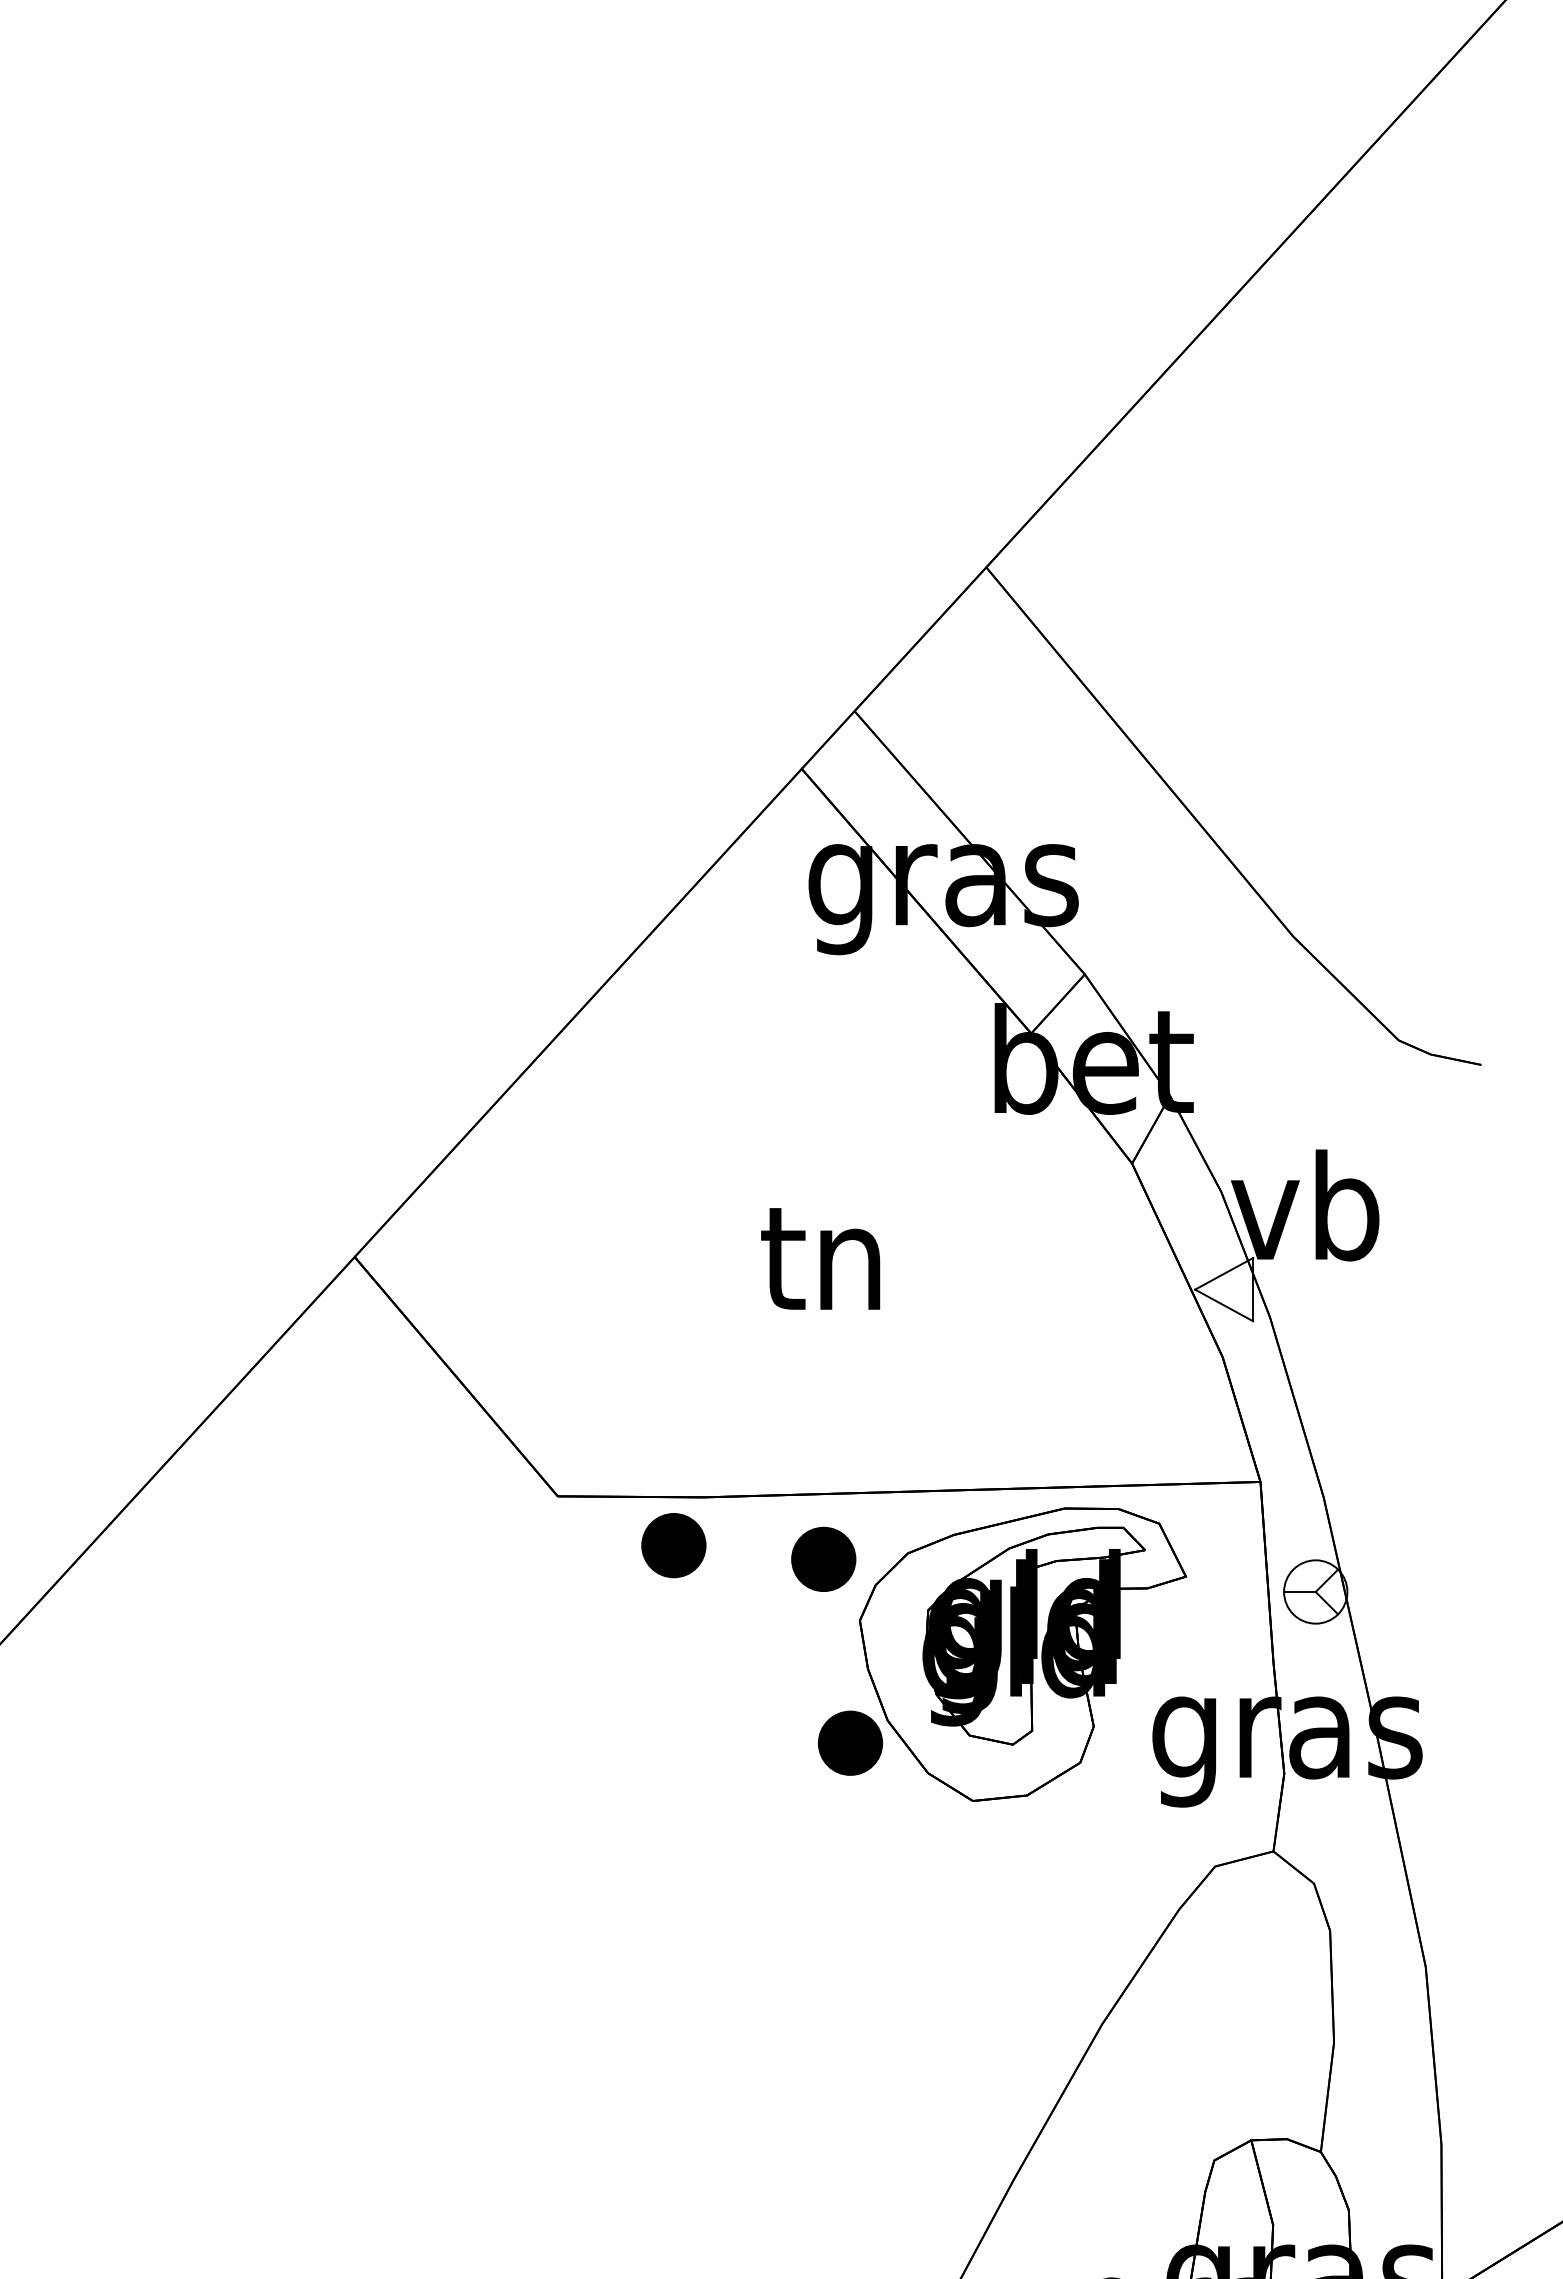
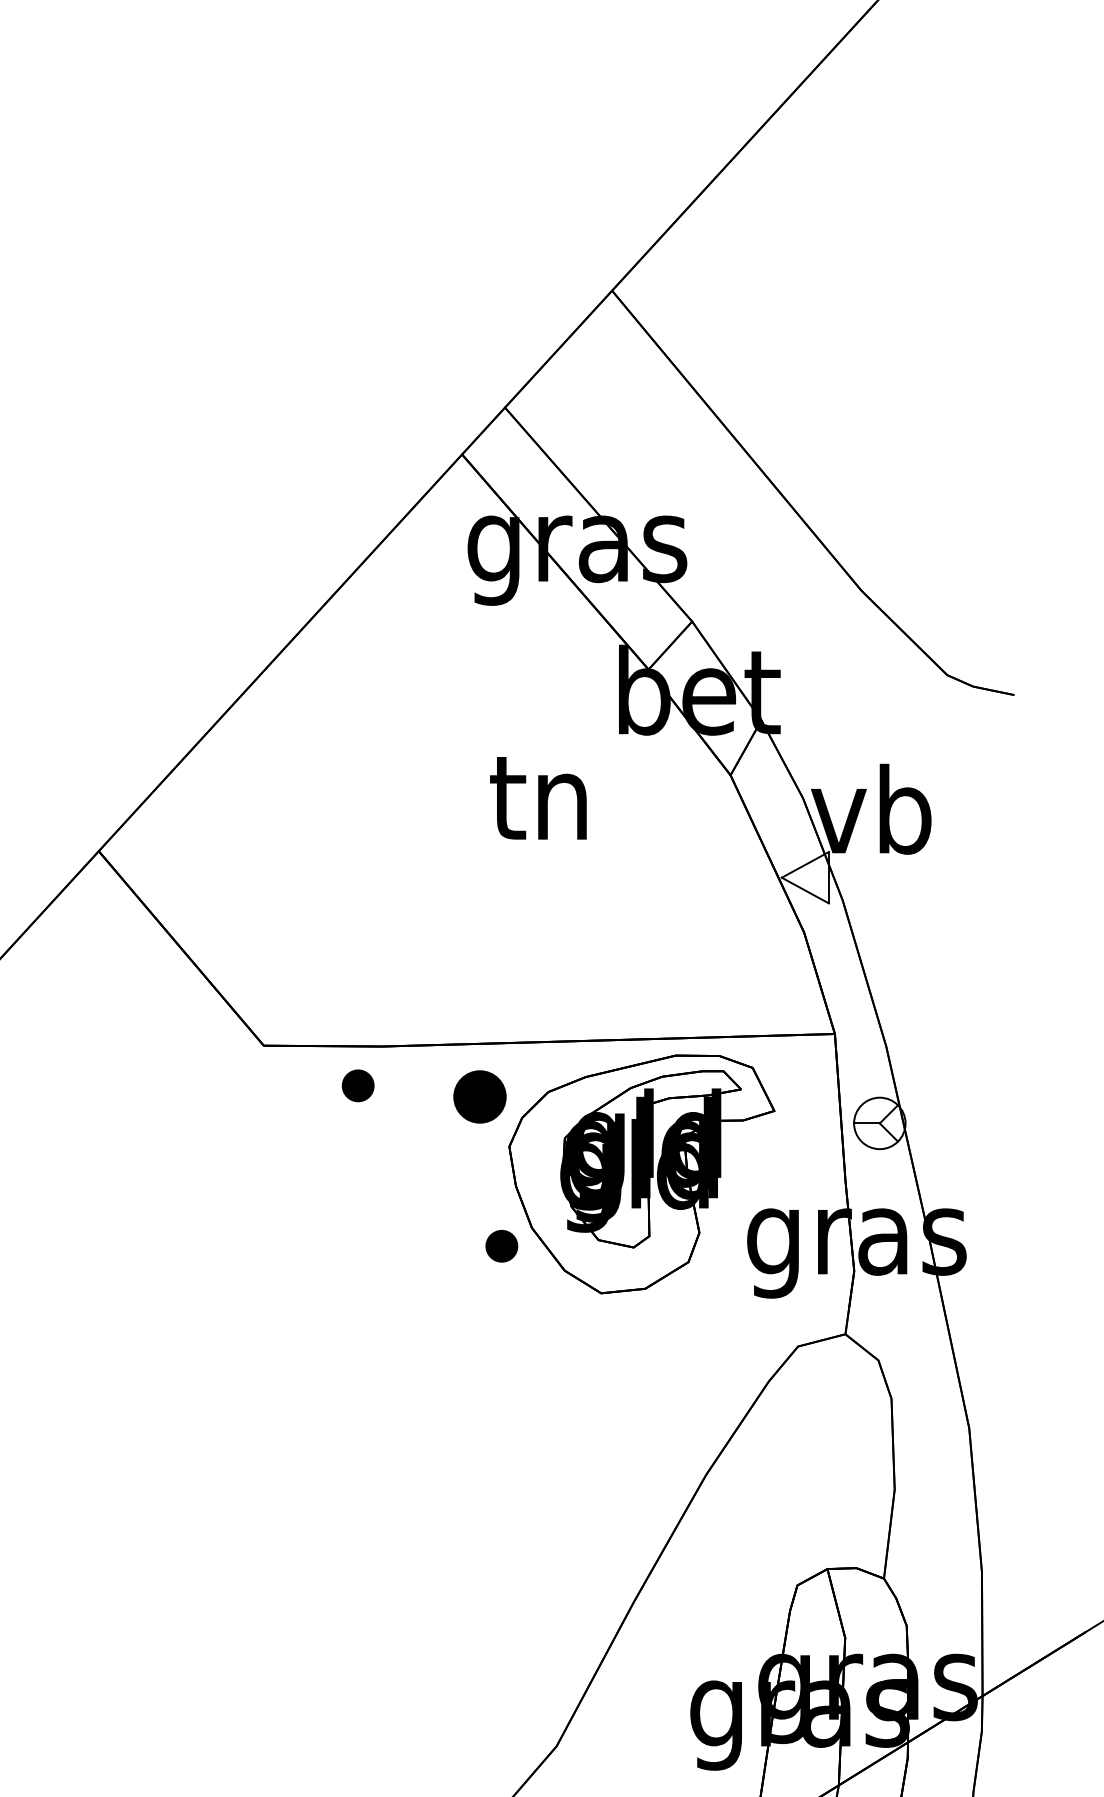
text: (820, 1258) -> (538, 797), moved
part: (673, 1545) -> (357, 1085), size x0.6
part: (850, 1742) -> (501, 1245), size x0.6

